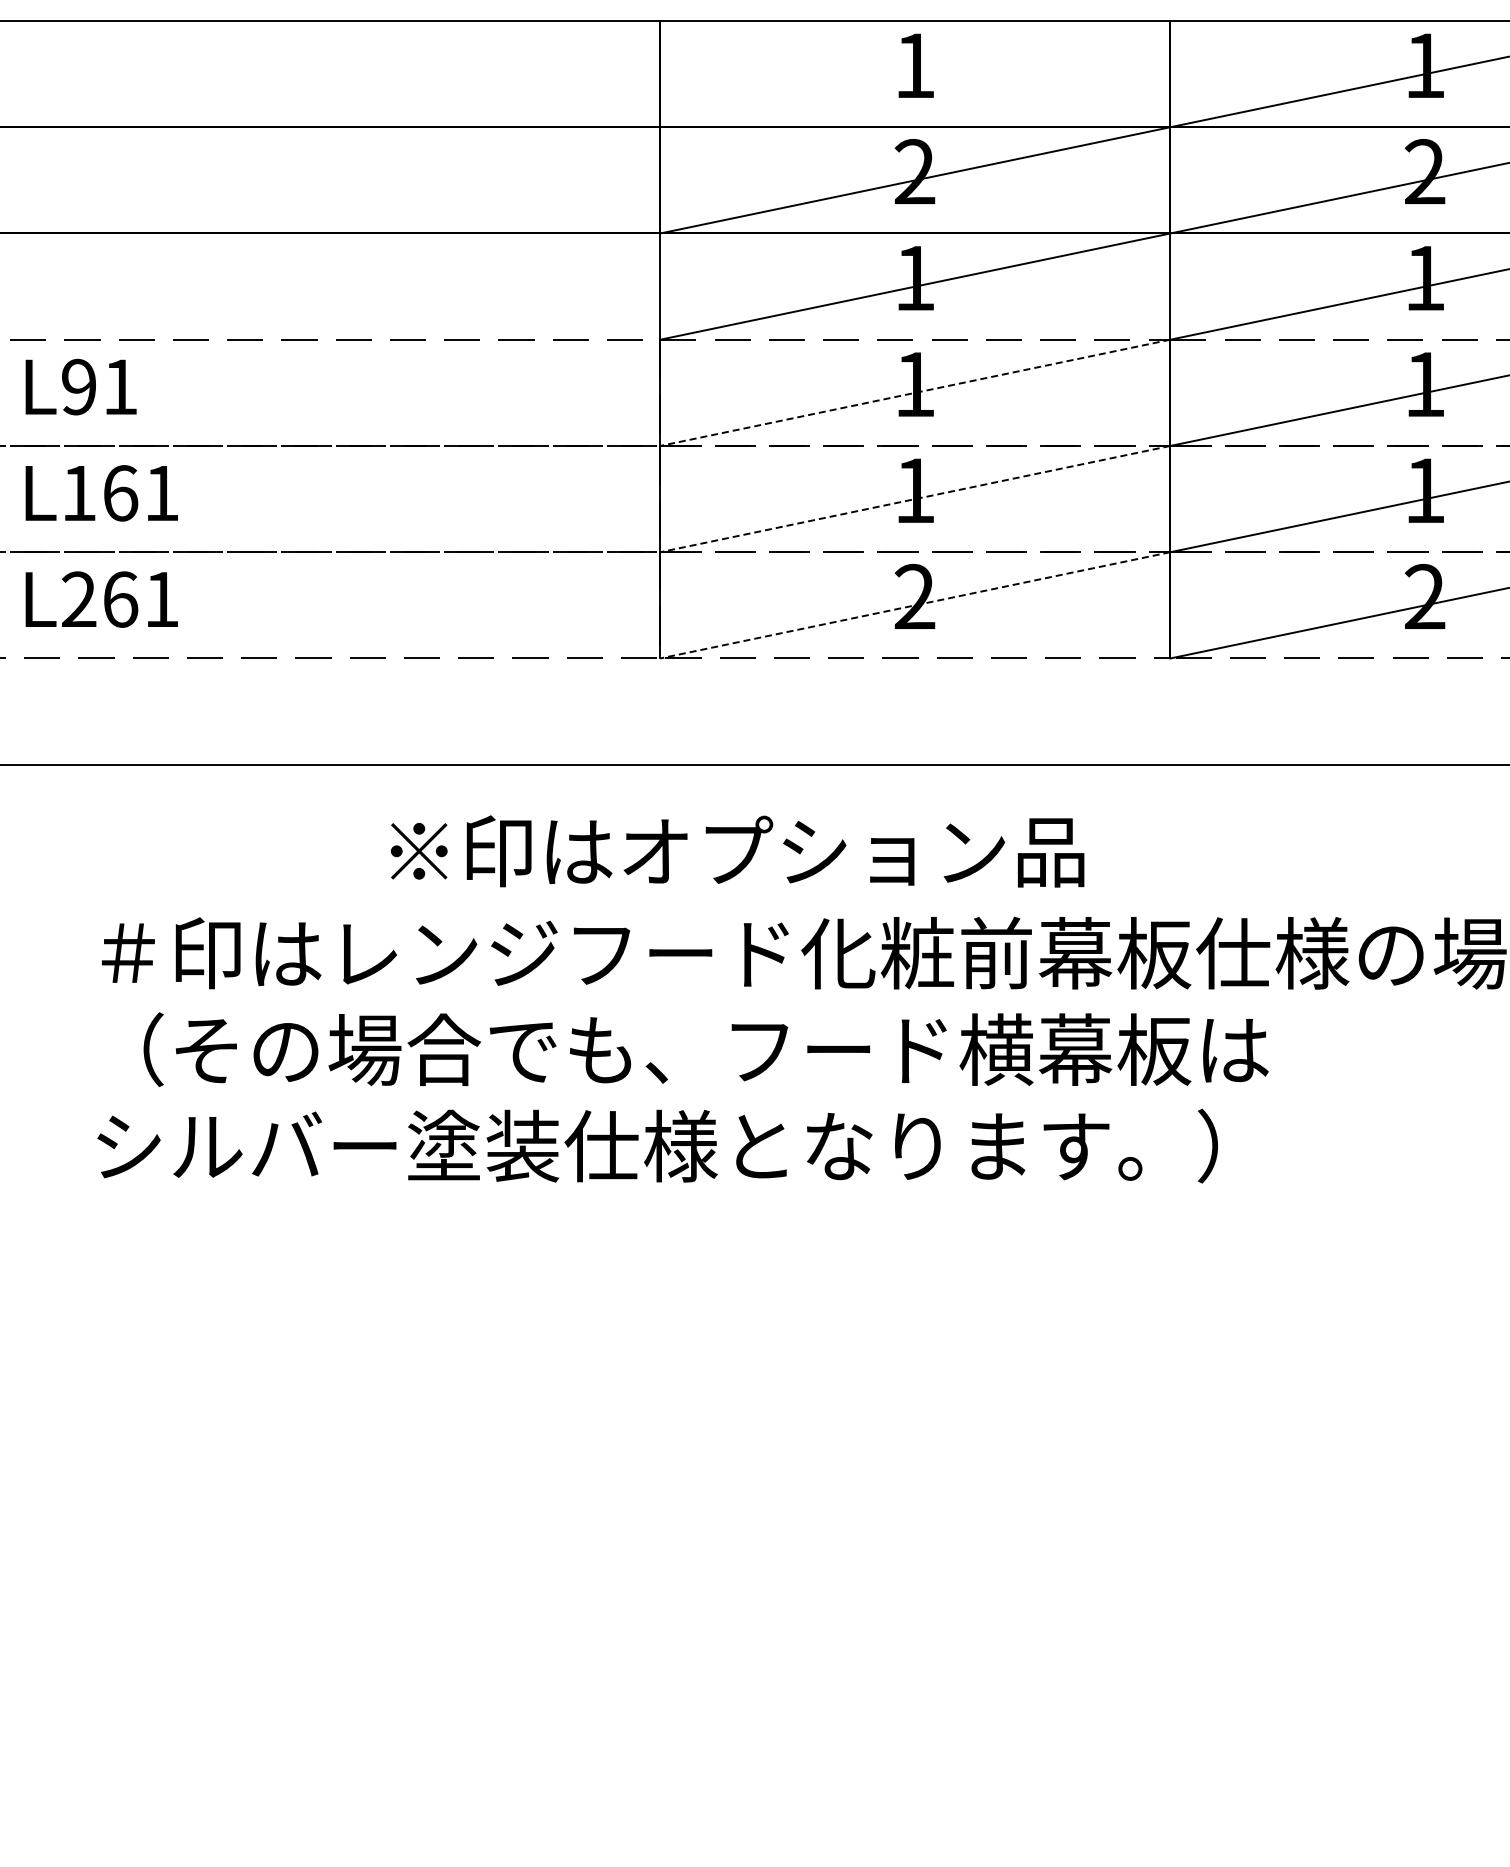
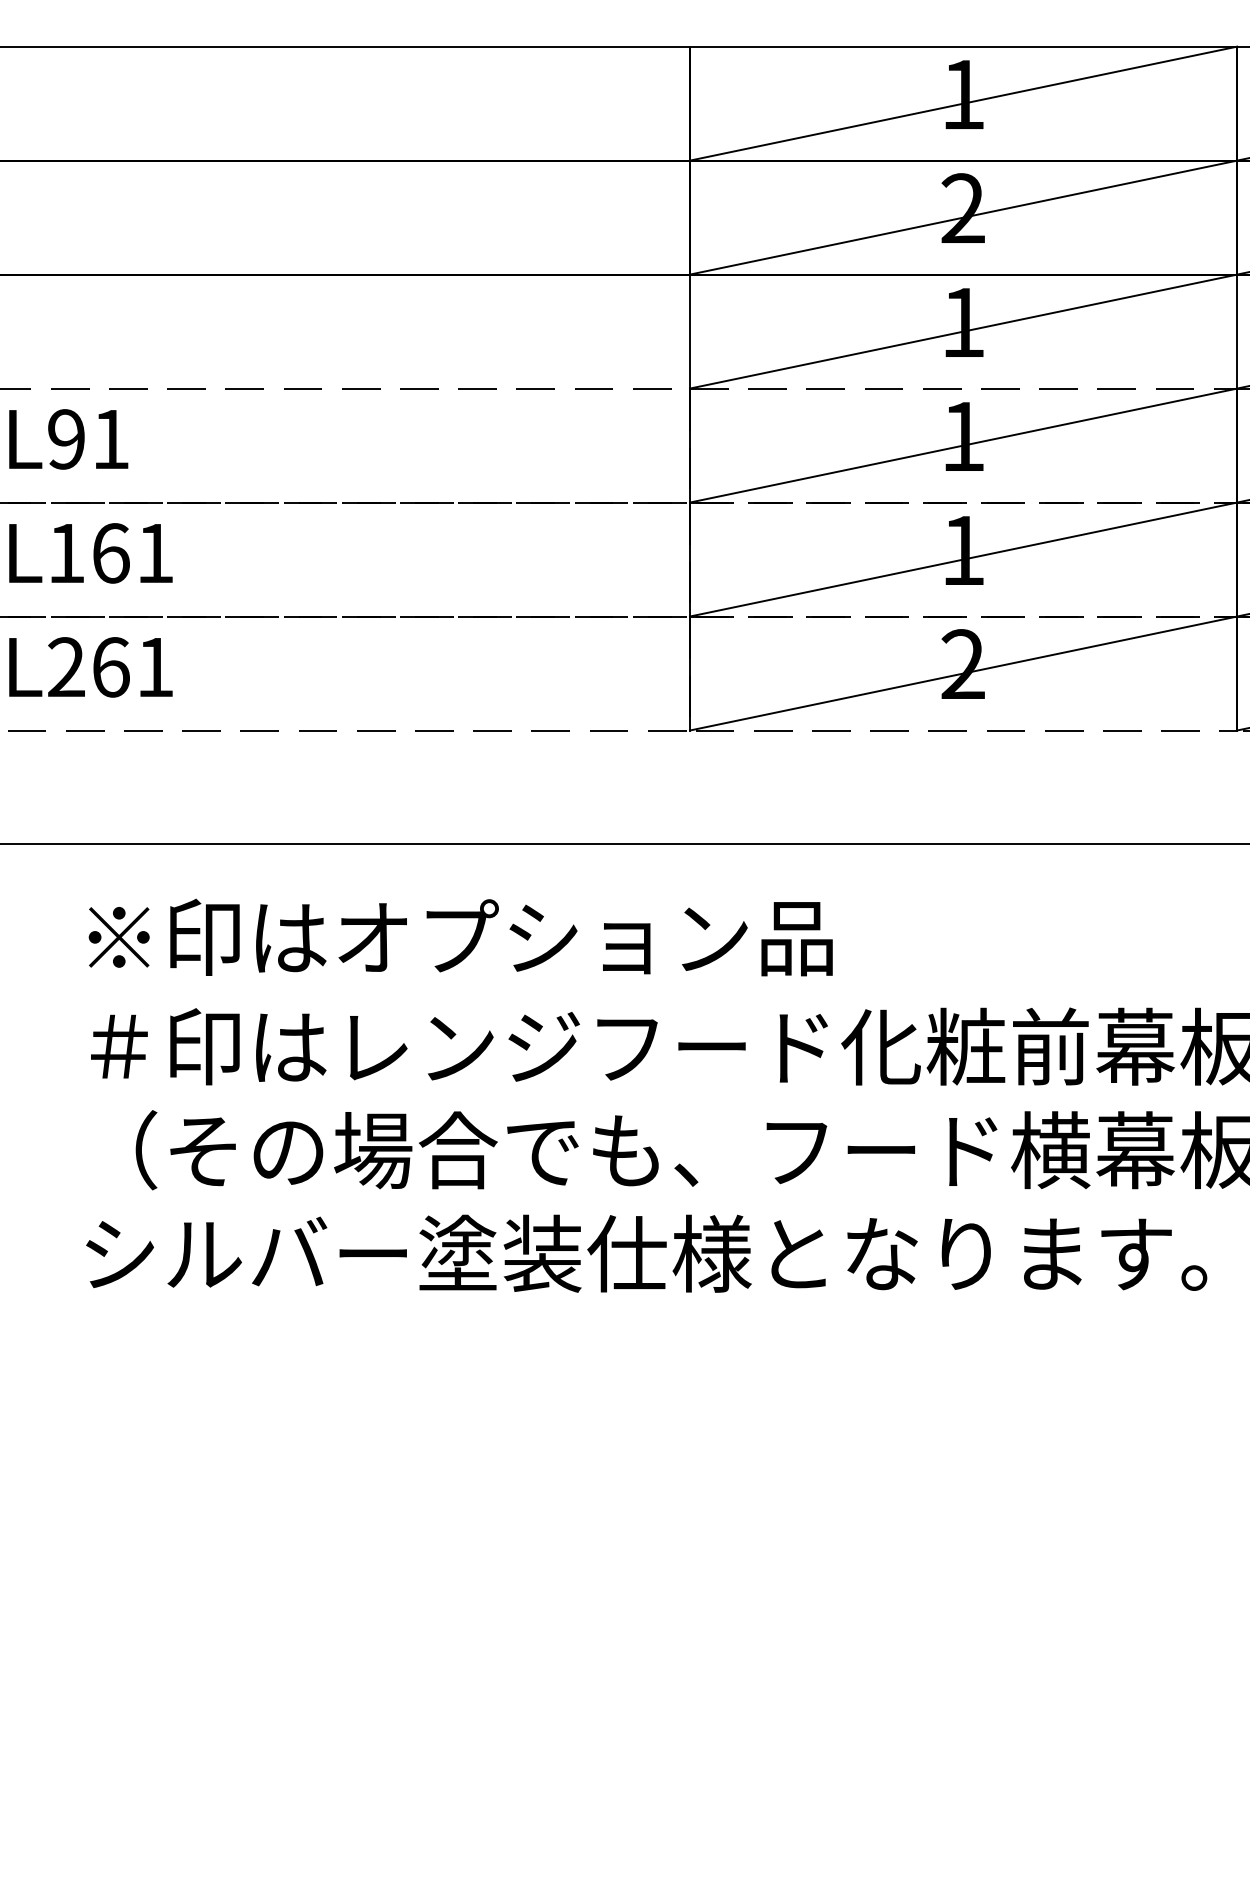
line: (915, 74) -> (963, 104), added
line: (915, 392) -> (963, 445), dashed -> solid
line: (915, 499) -> (963, 559), dashed -> solid
line: (915, 605) -> (963, 673), dashed -> solid
text: (737, 851) -> (460, 937), moved

